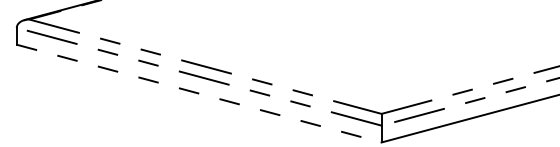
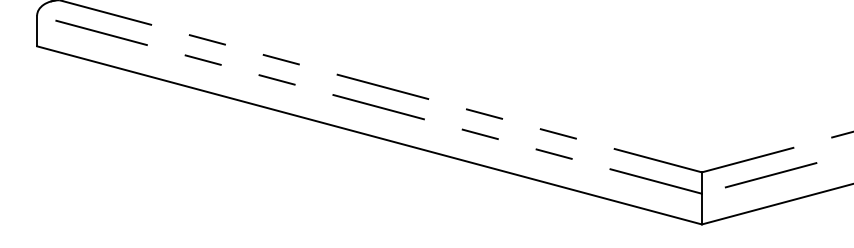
line: (199, 93) -> (370, 135), dashed -> solid

